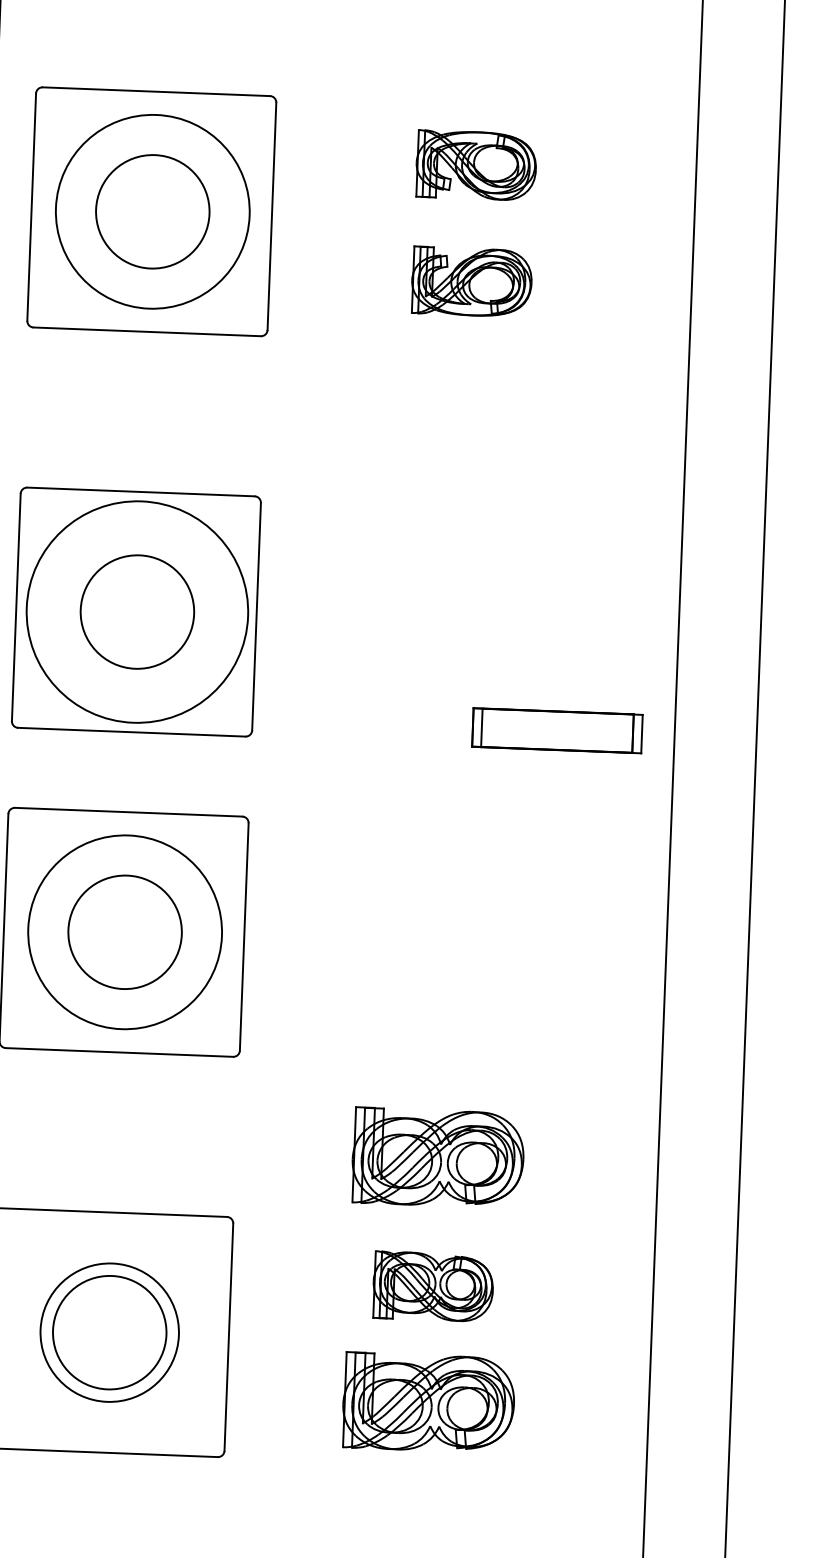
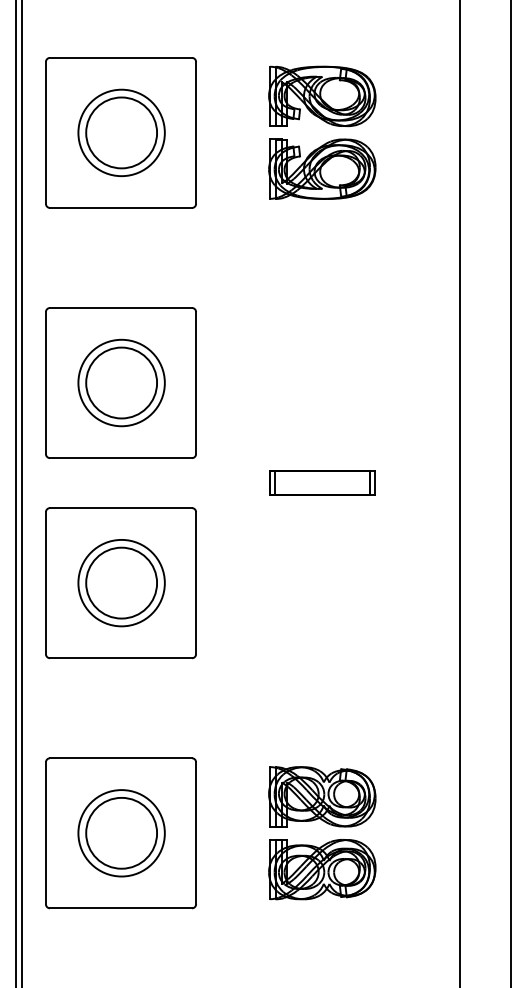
part: (476, 164) -> (322, 95), size x1.43
circle: (152, 211) -> (121, 132), size x0.71
part: (472, 281) -> (322, 168), size x1.43
circle: (137, 611) -> (121, 382), size x0.62
part: (557, 729) -> (322, 482), moved
circle: (124, 931) -> (121, 582), size x0.71
part: (438, 1158) -> (322, 716), removed
part: (433, 1286) -> (322, 796), size x1.43

